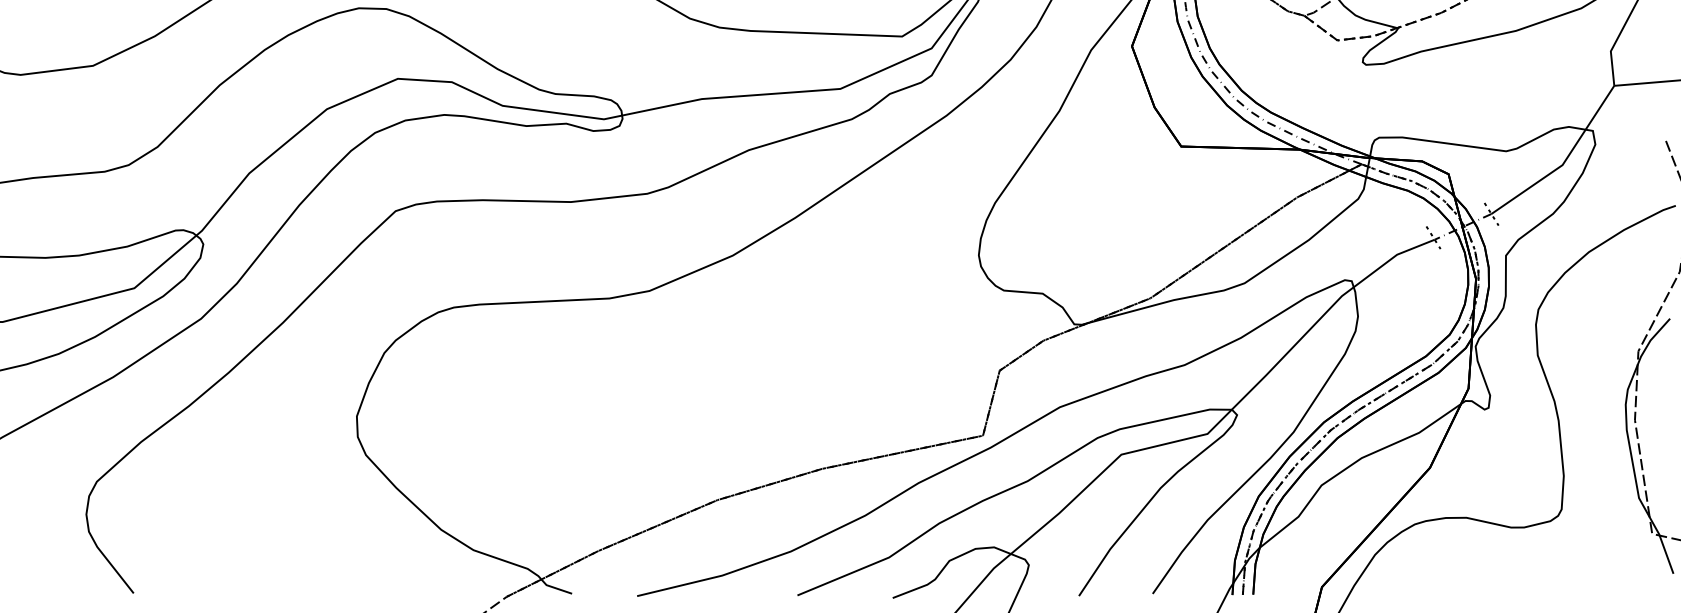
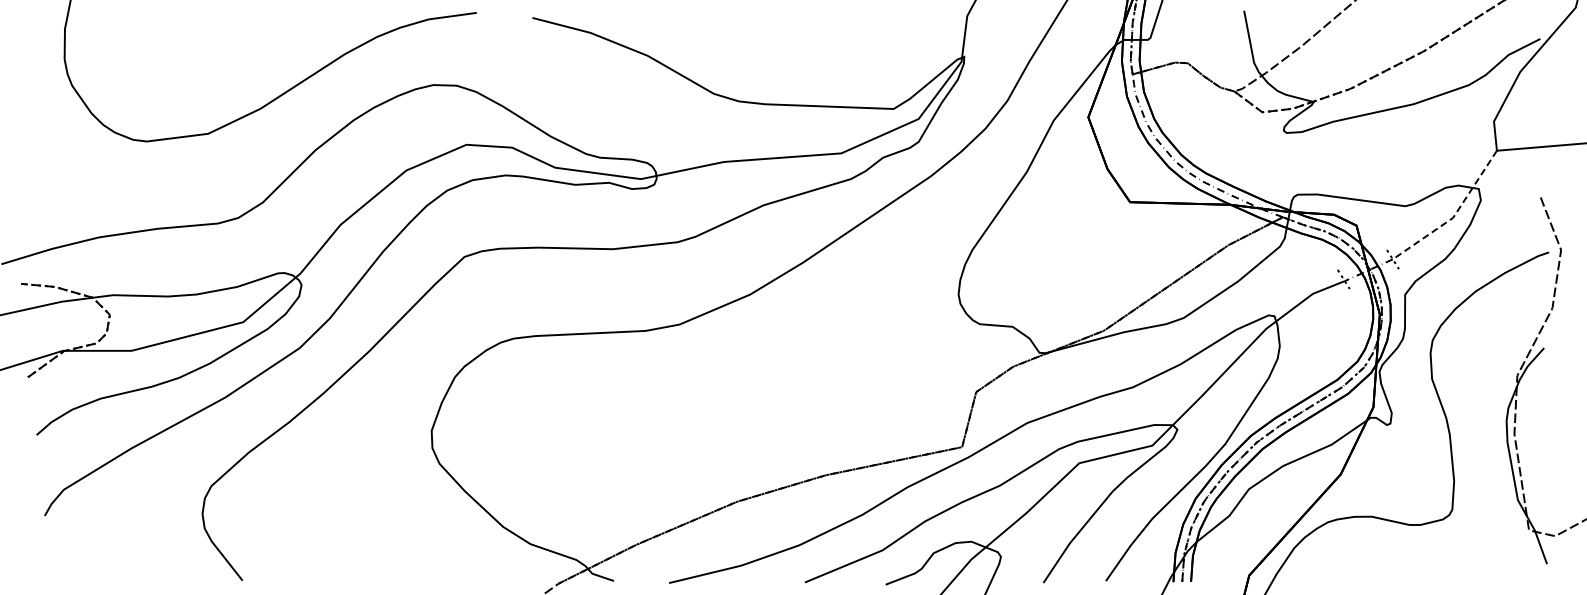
line: (1564, 162) -> (1454, 215), solid -> dashed

